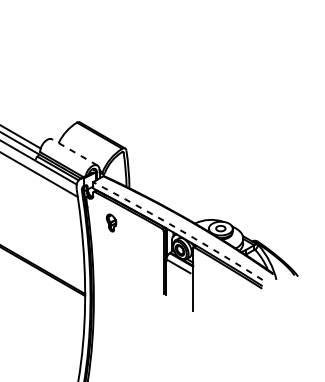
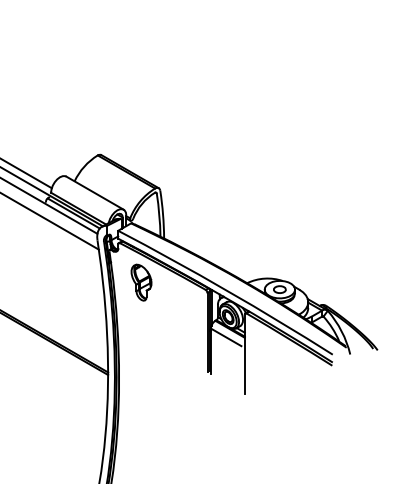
line: (74, 151) -> (94, 192), dashed -> solid
part: (111, 222) -> (141, 282), size x1.67
arc: (178, 229) -> (226, 290), dashed -> solid

